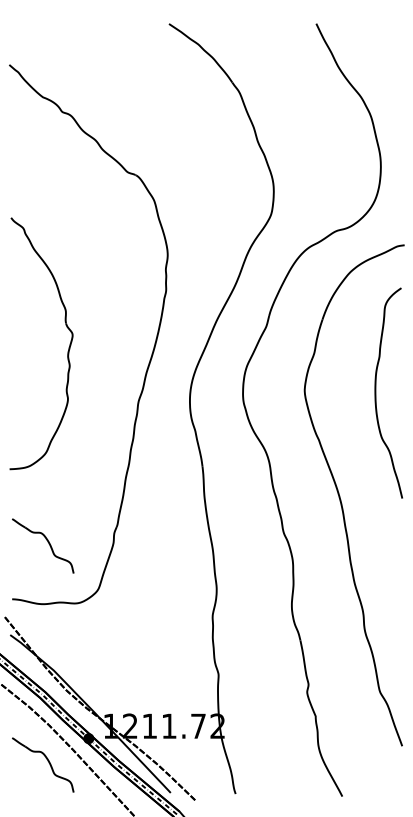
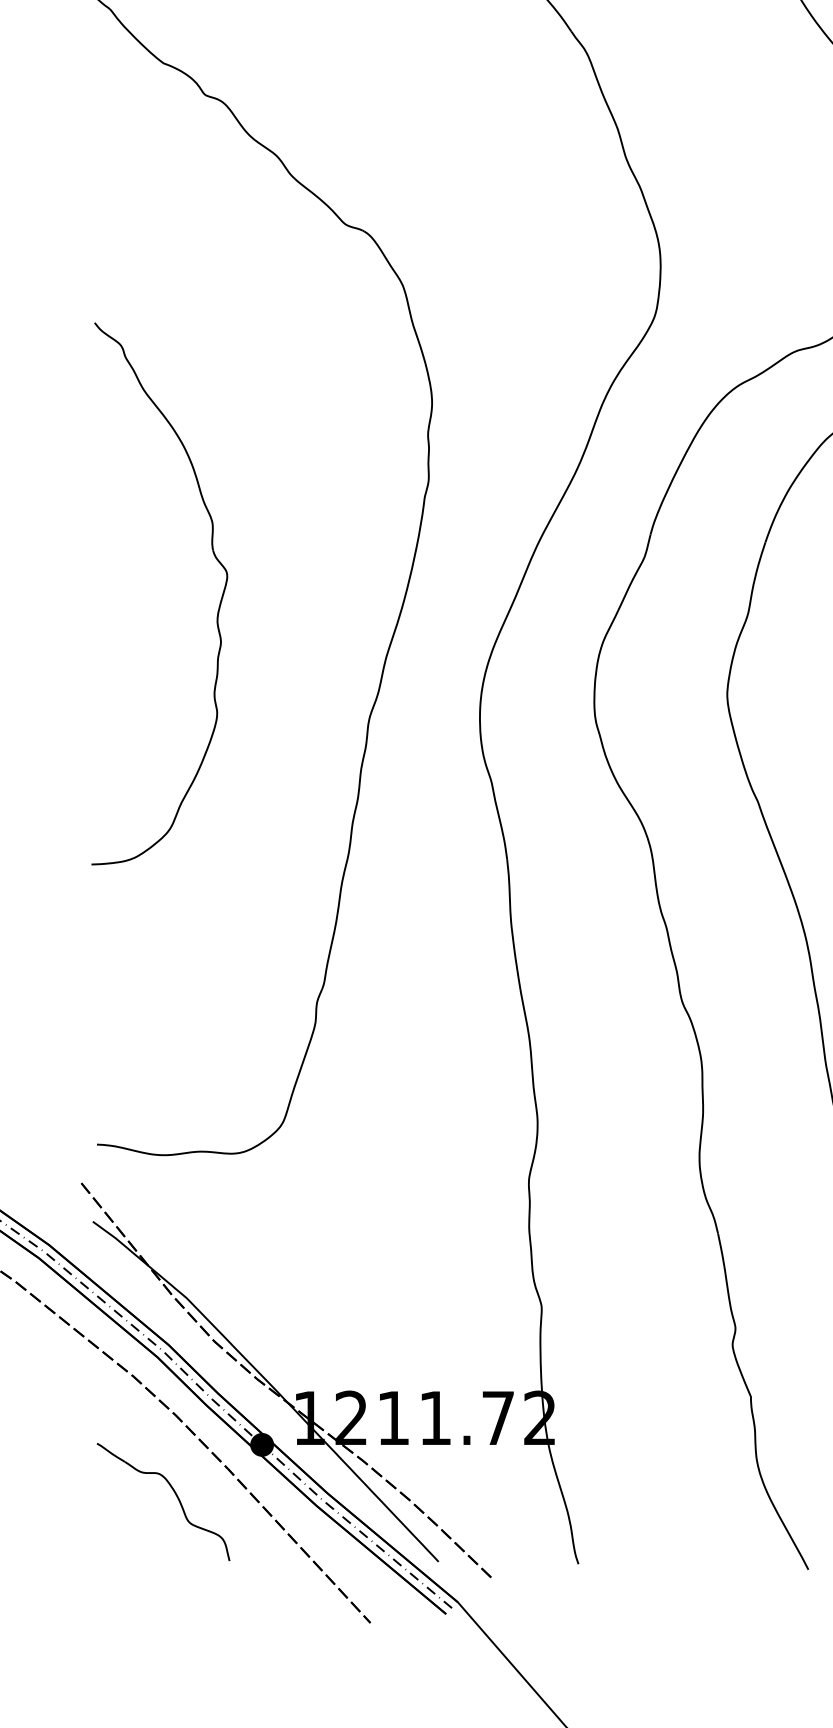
part: (43, 545) -> (164, 1028), removed

